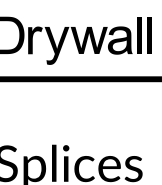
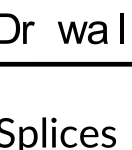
fill: (139, 35) -> (113, 28), removed
fill: (56, 45) -> (46, 36), removed

